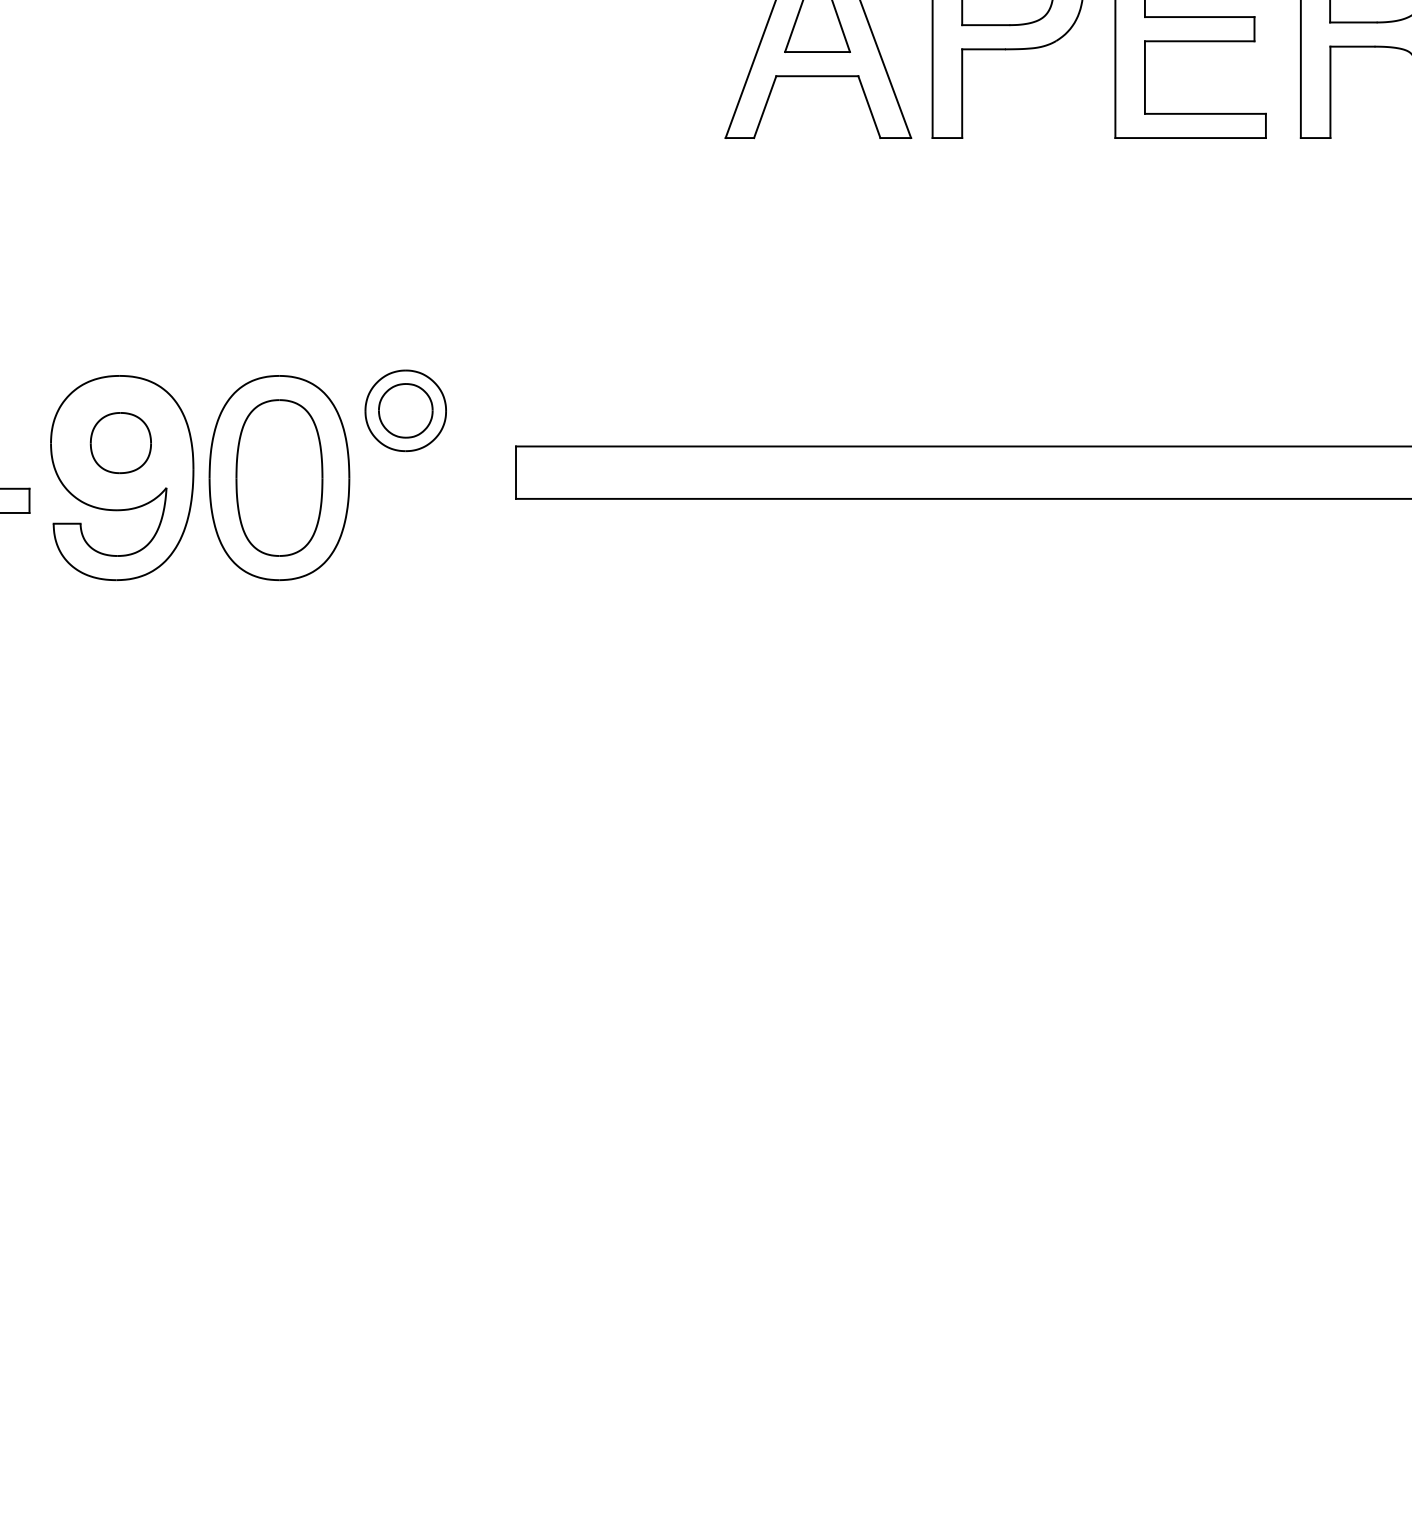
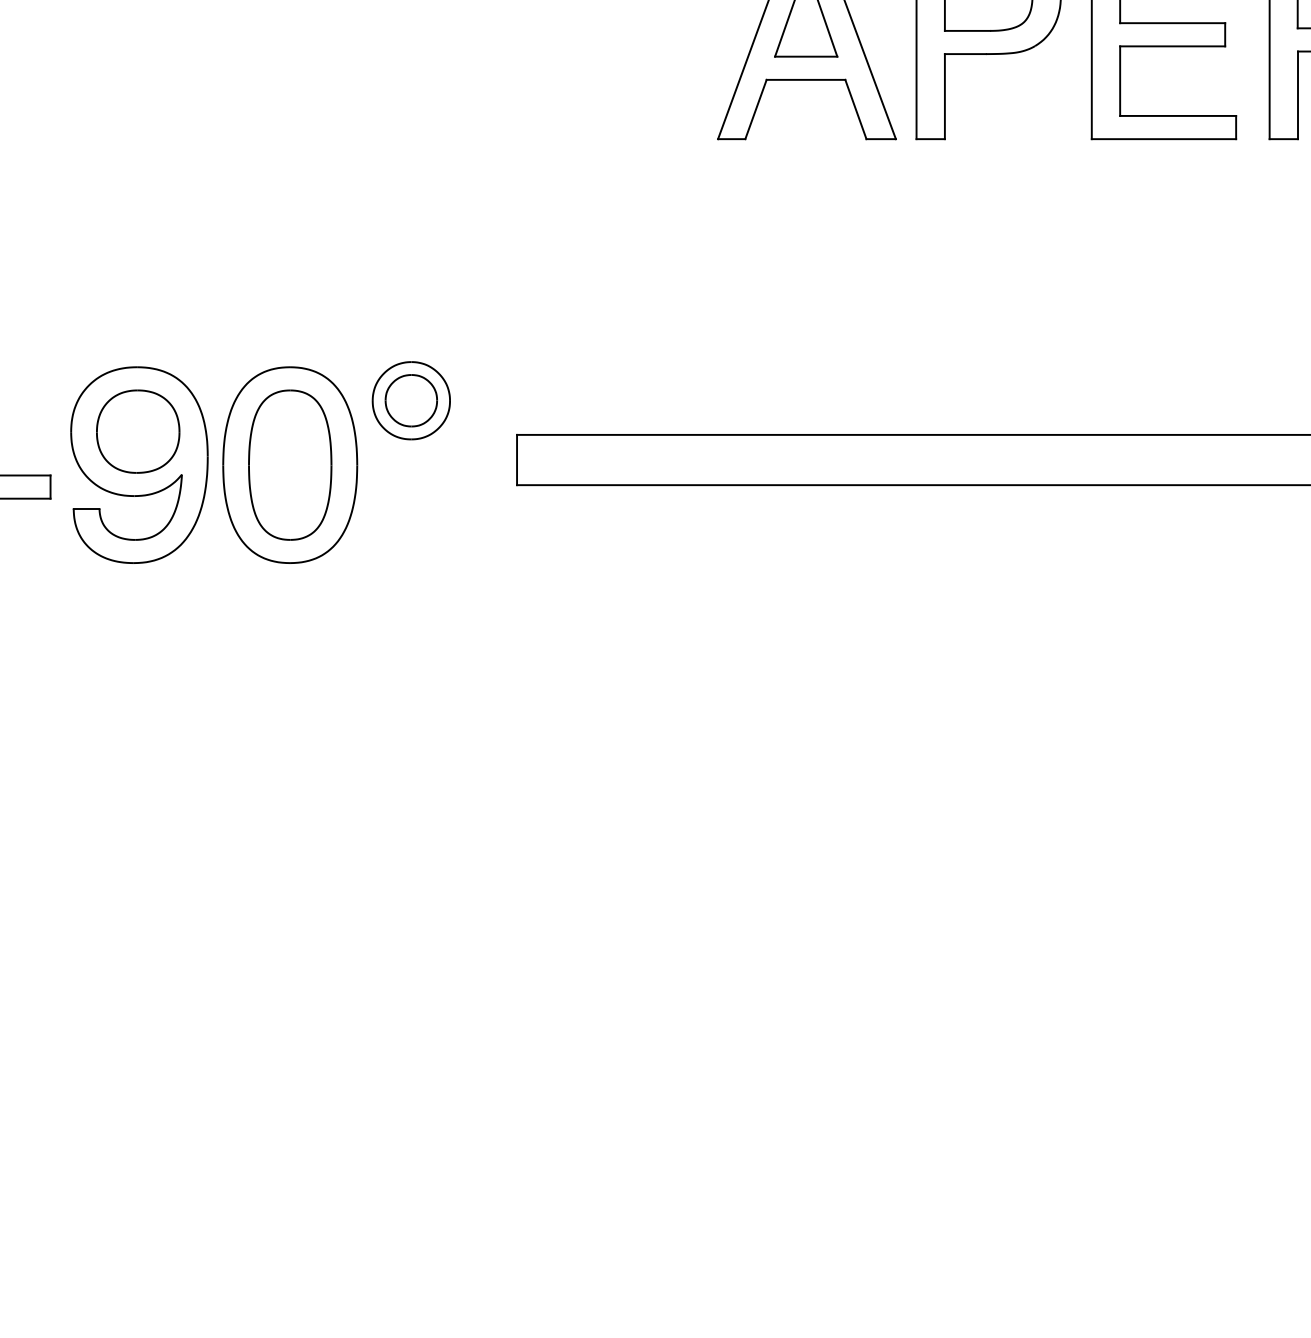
part: (120, 442) -> (137, 431), size x1.43

